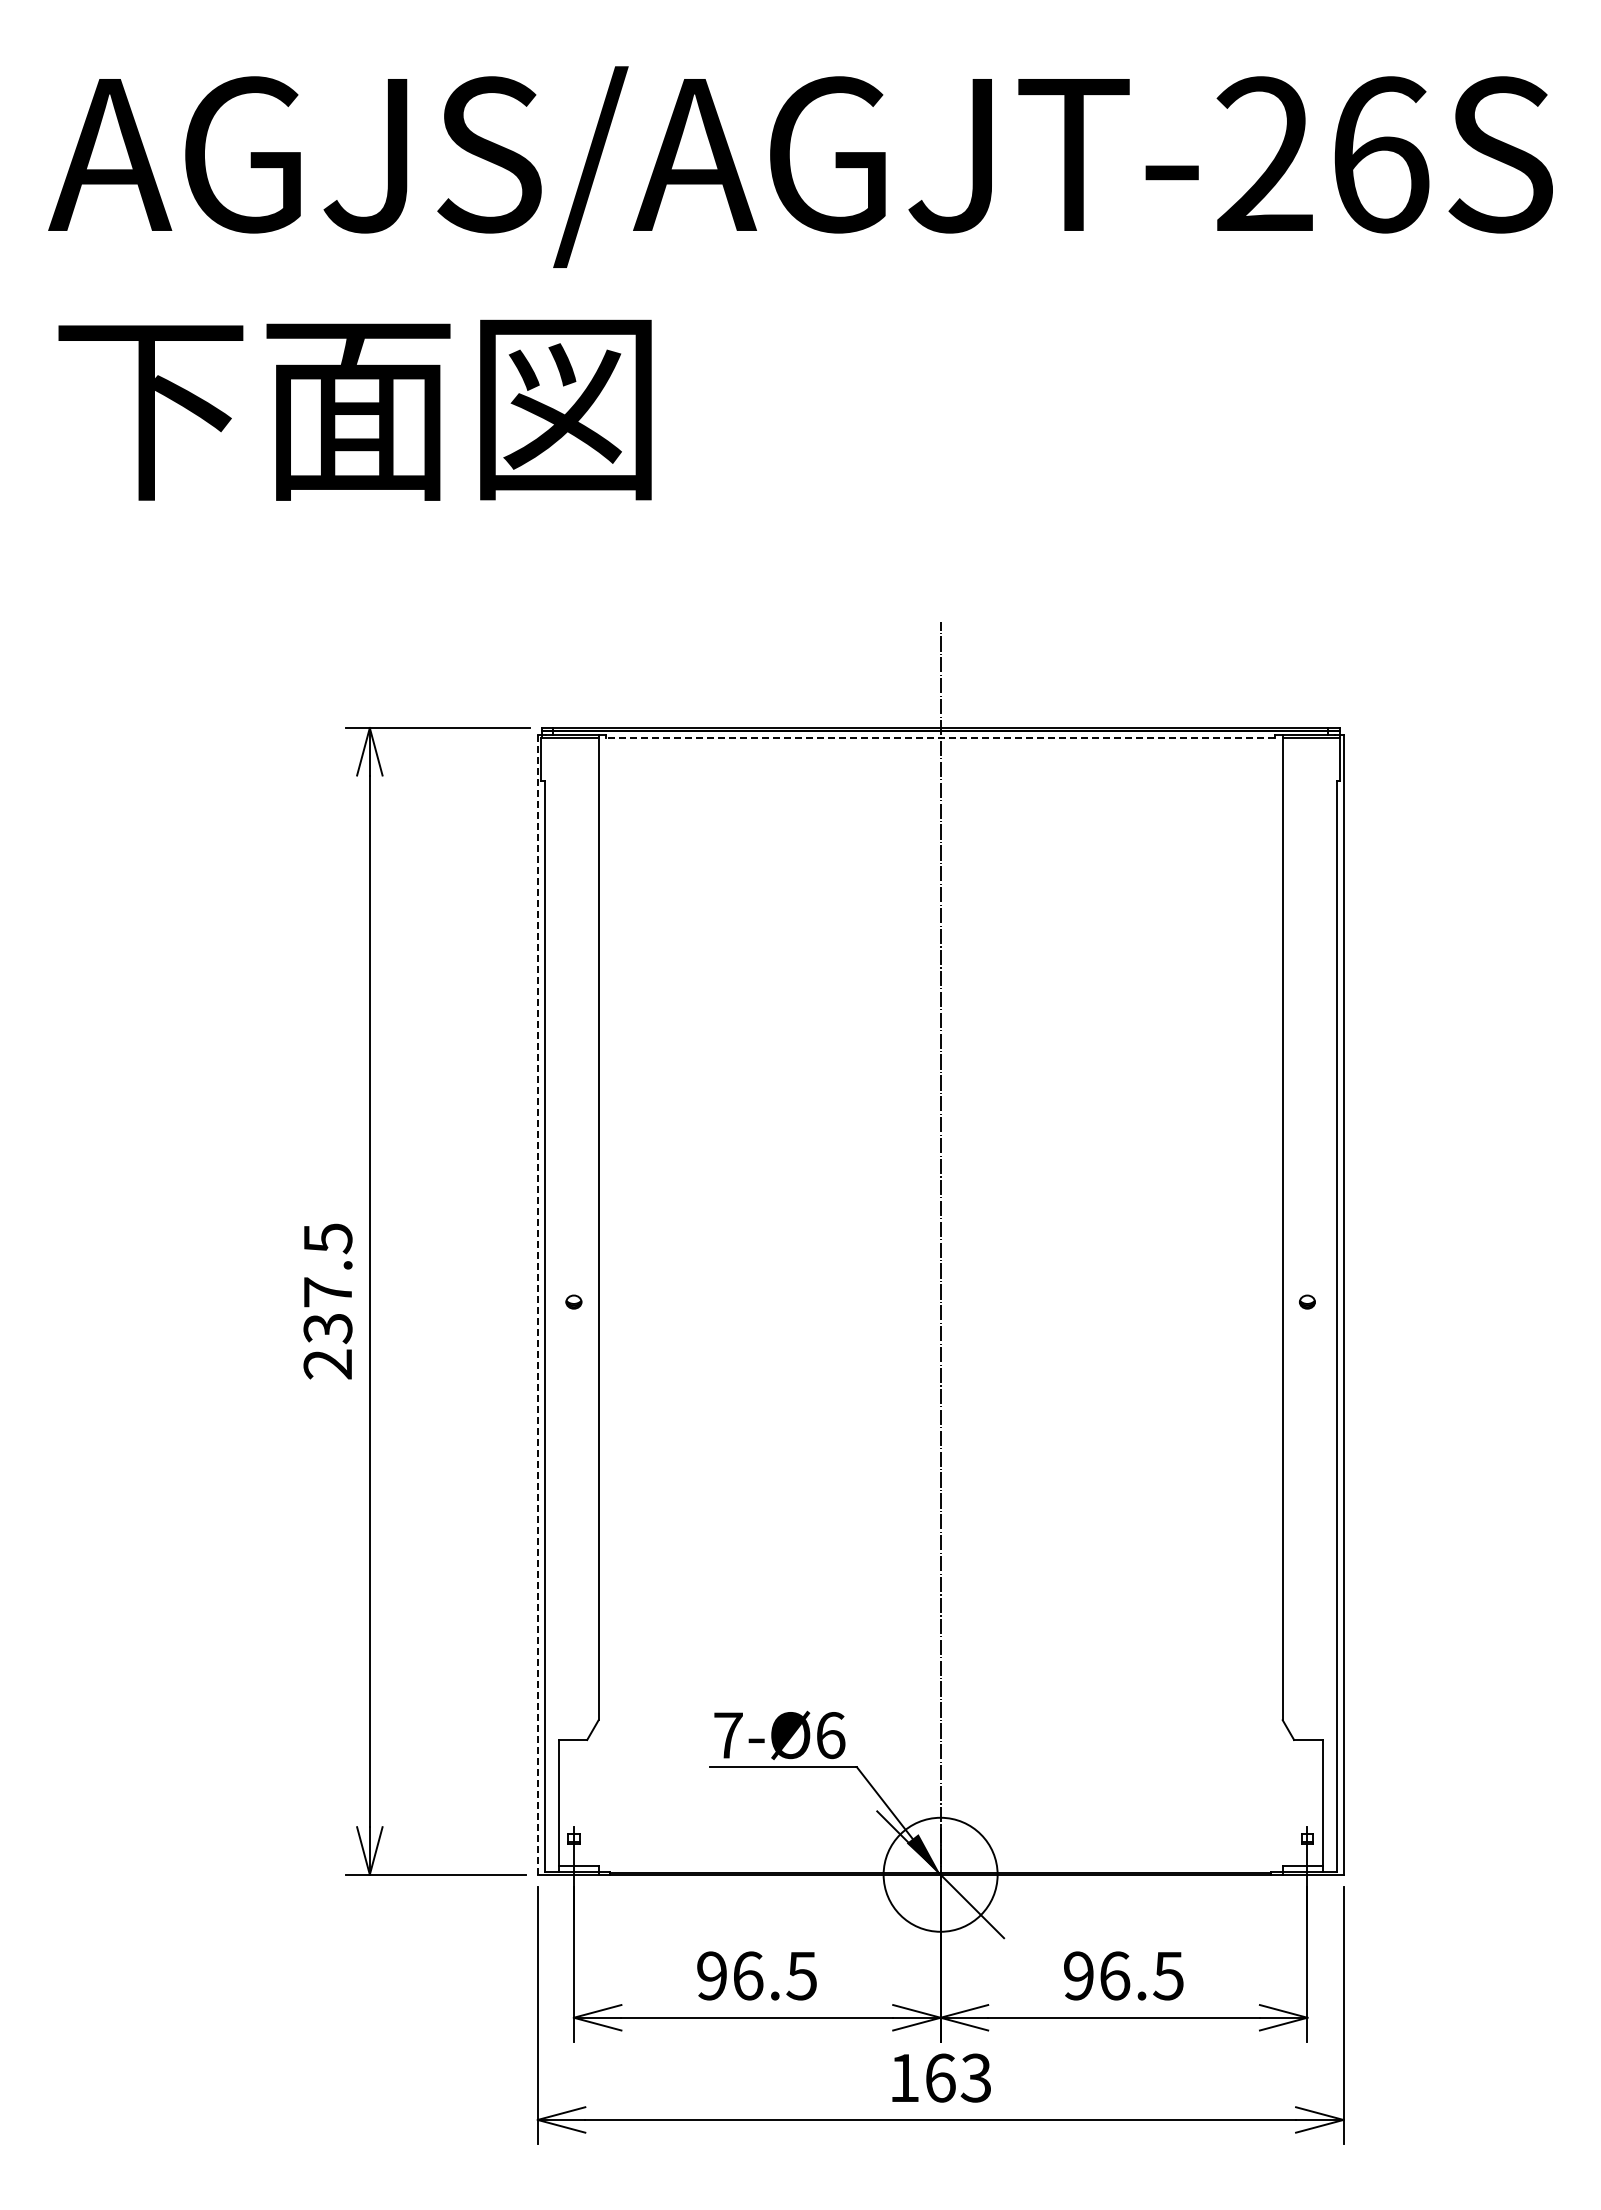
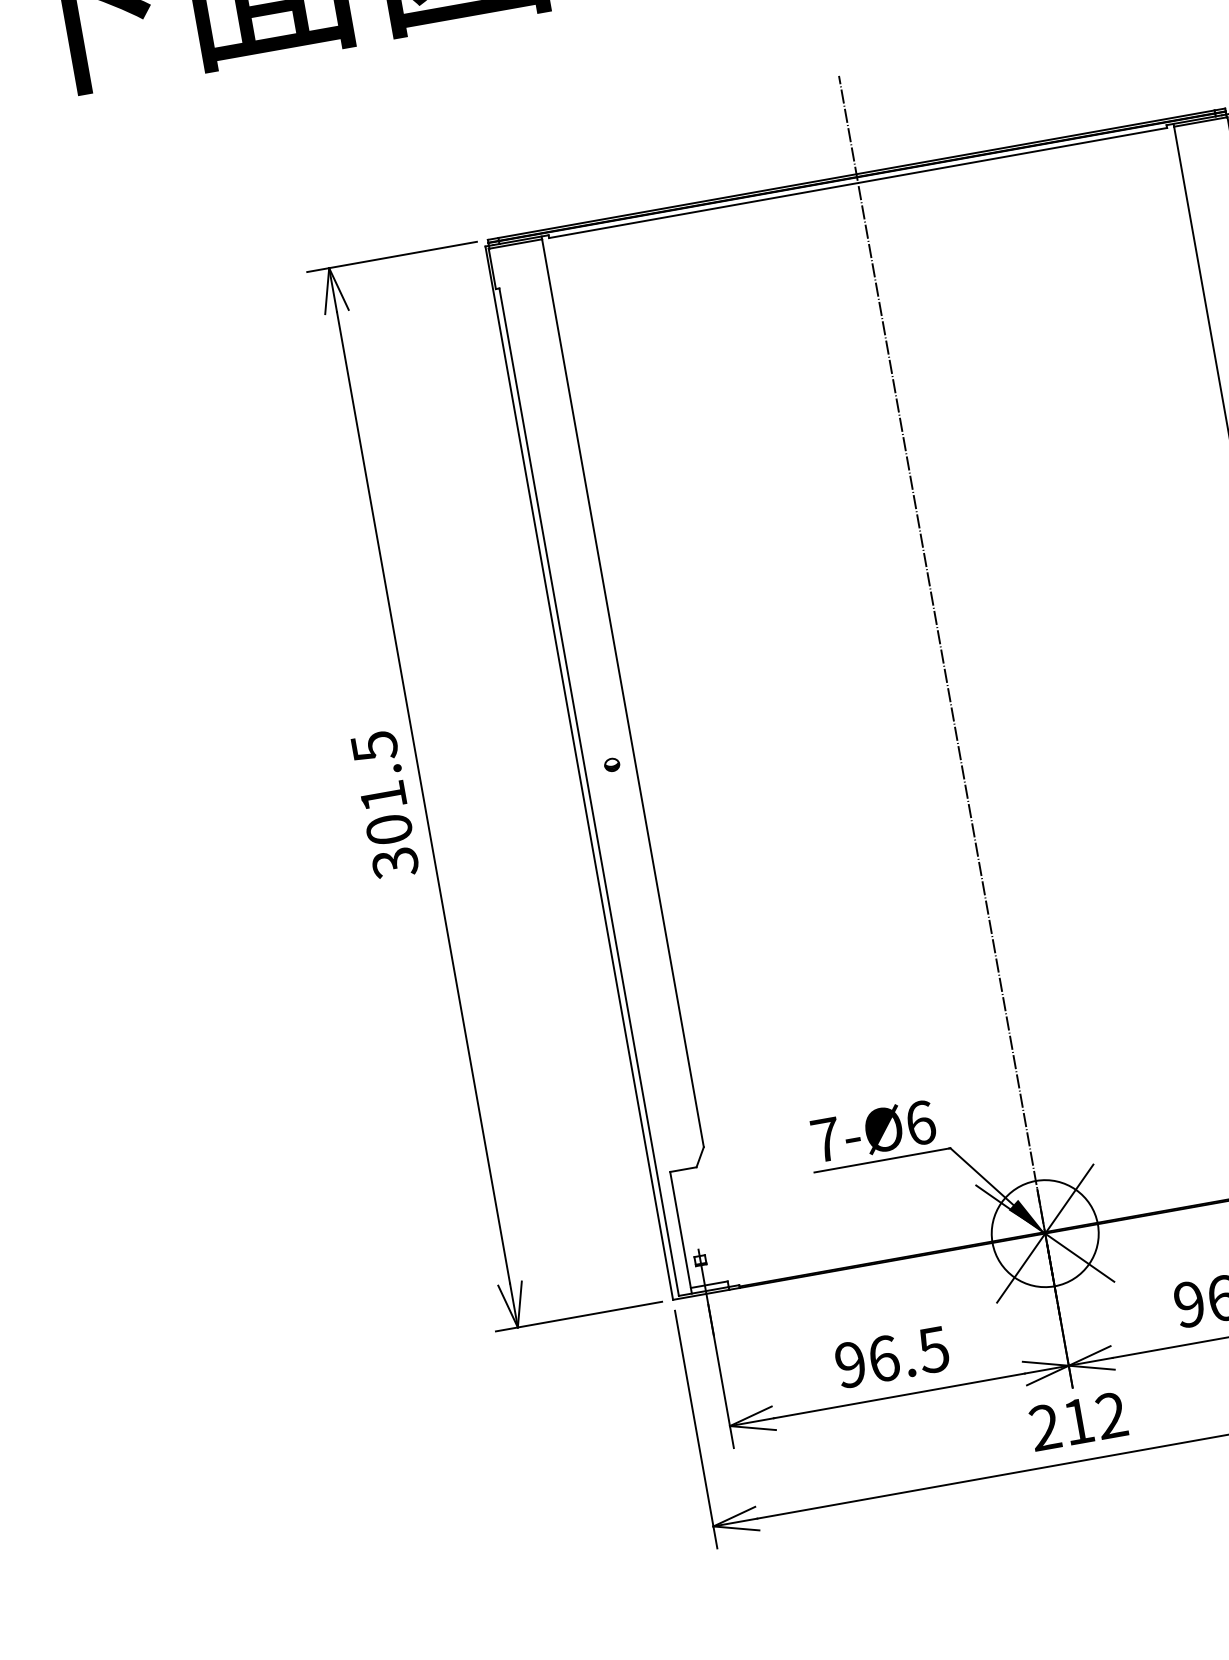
line: (940, 737) -> (857, 182), dashed -> solid
line: (537, 1305) -> (579, 774), dashed -> solid
text: (327, 1328) -> (388, 829), 237.5 -> 301.5
line: (940, 1874) -> (1045, 1233), added
text: (940, 2077) -> (1078, 1420), 163 -> 212

